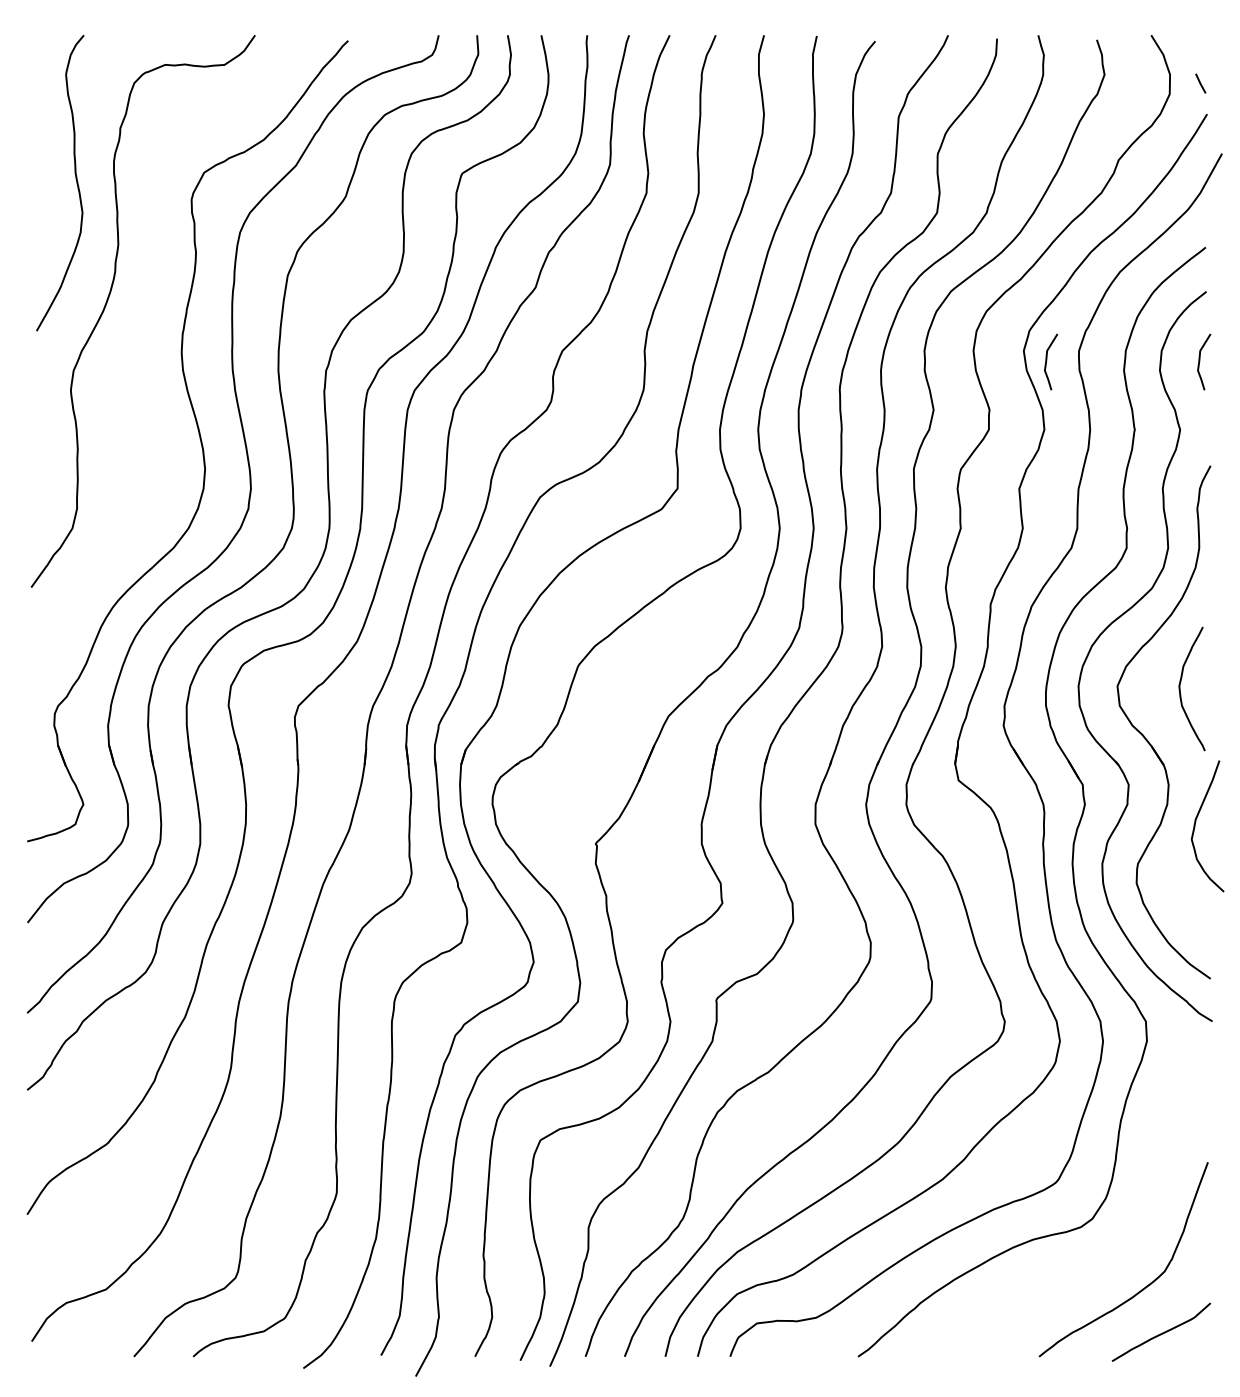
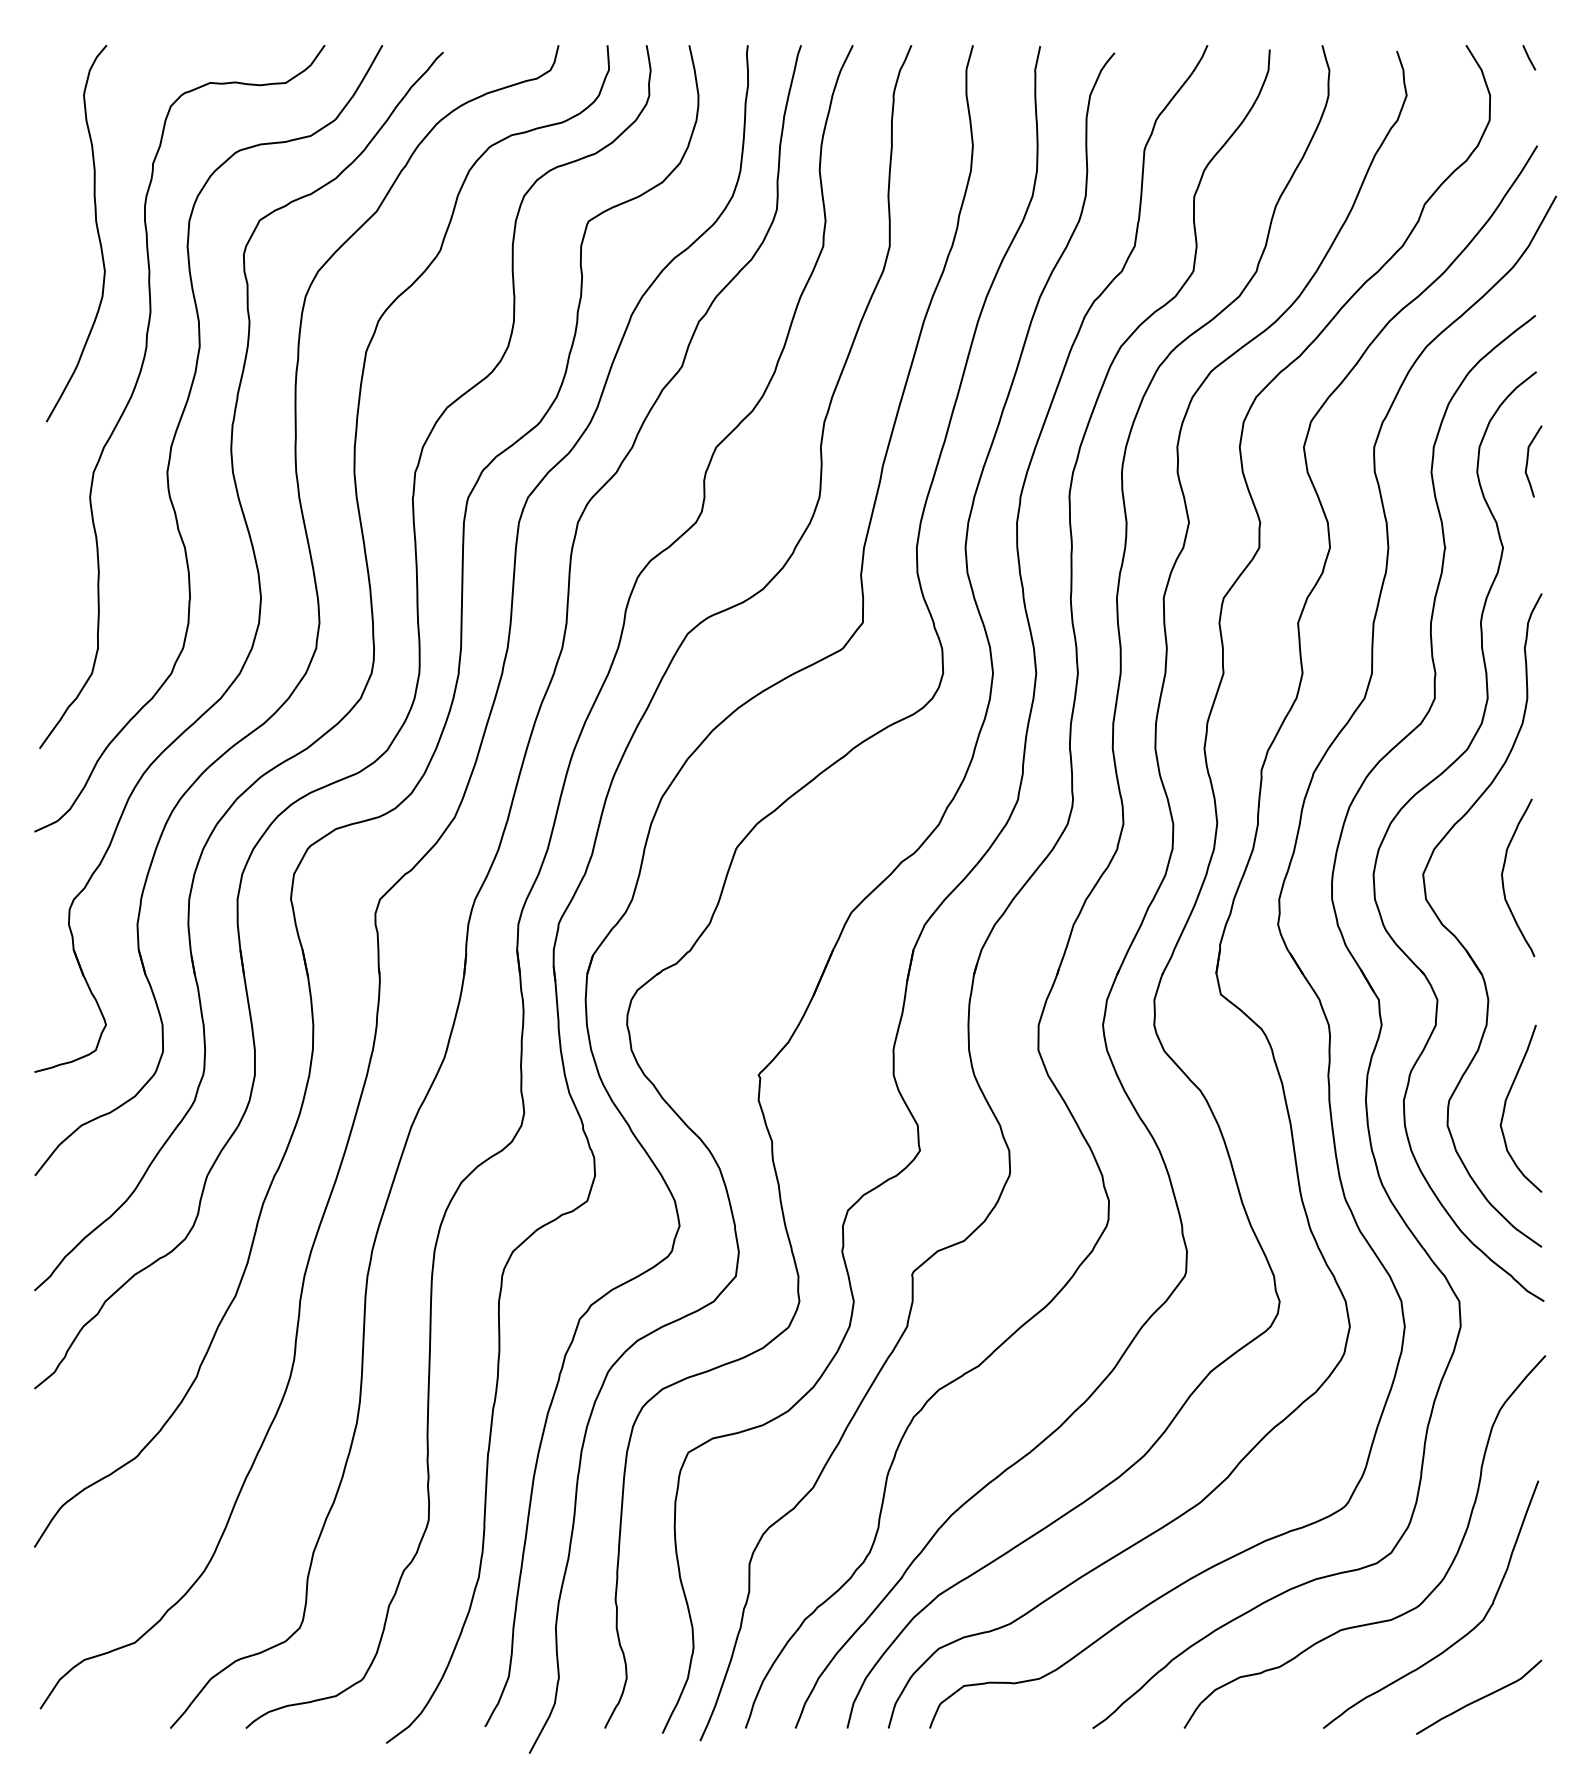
line: (1200, 83) -> (1529, 57), moved
curve: (140, 336) -> (178, 428), added
curve: (1047, 362) -> (1333, 461), removed
curve: (1196, 822) -> (1506, 1103), moved
curve: (1080, 1272) -> (1376, 1621), added

